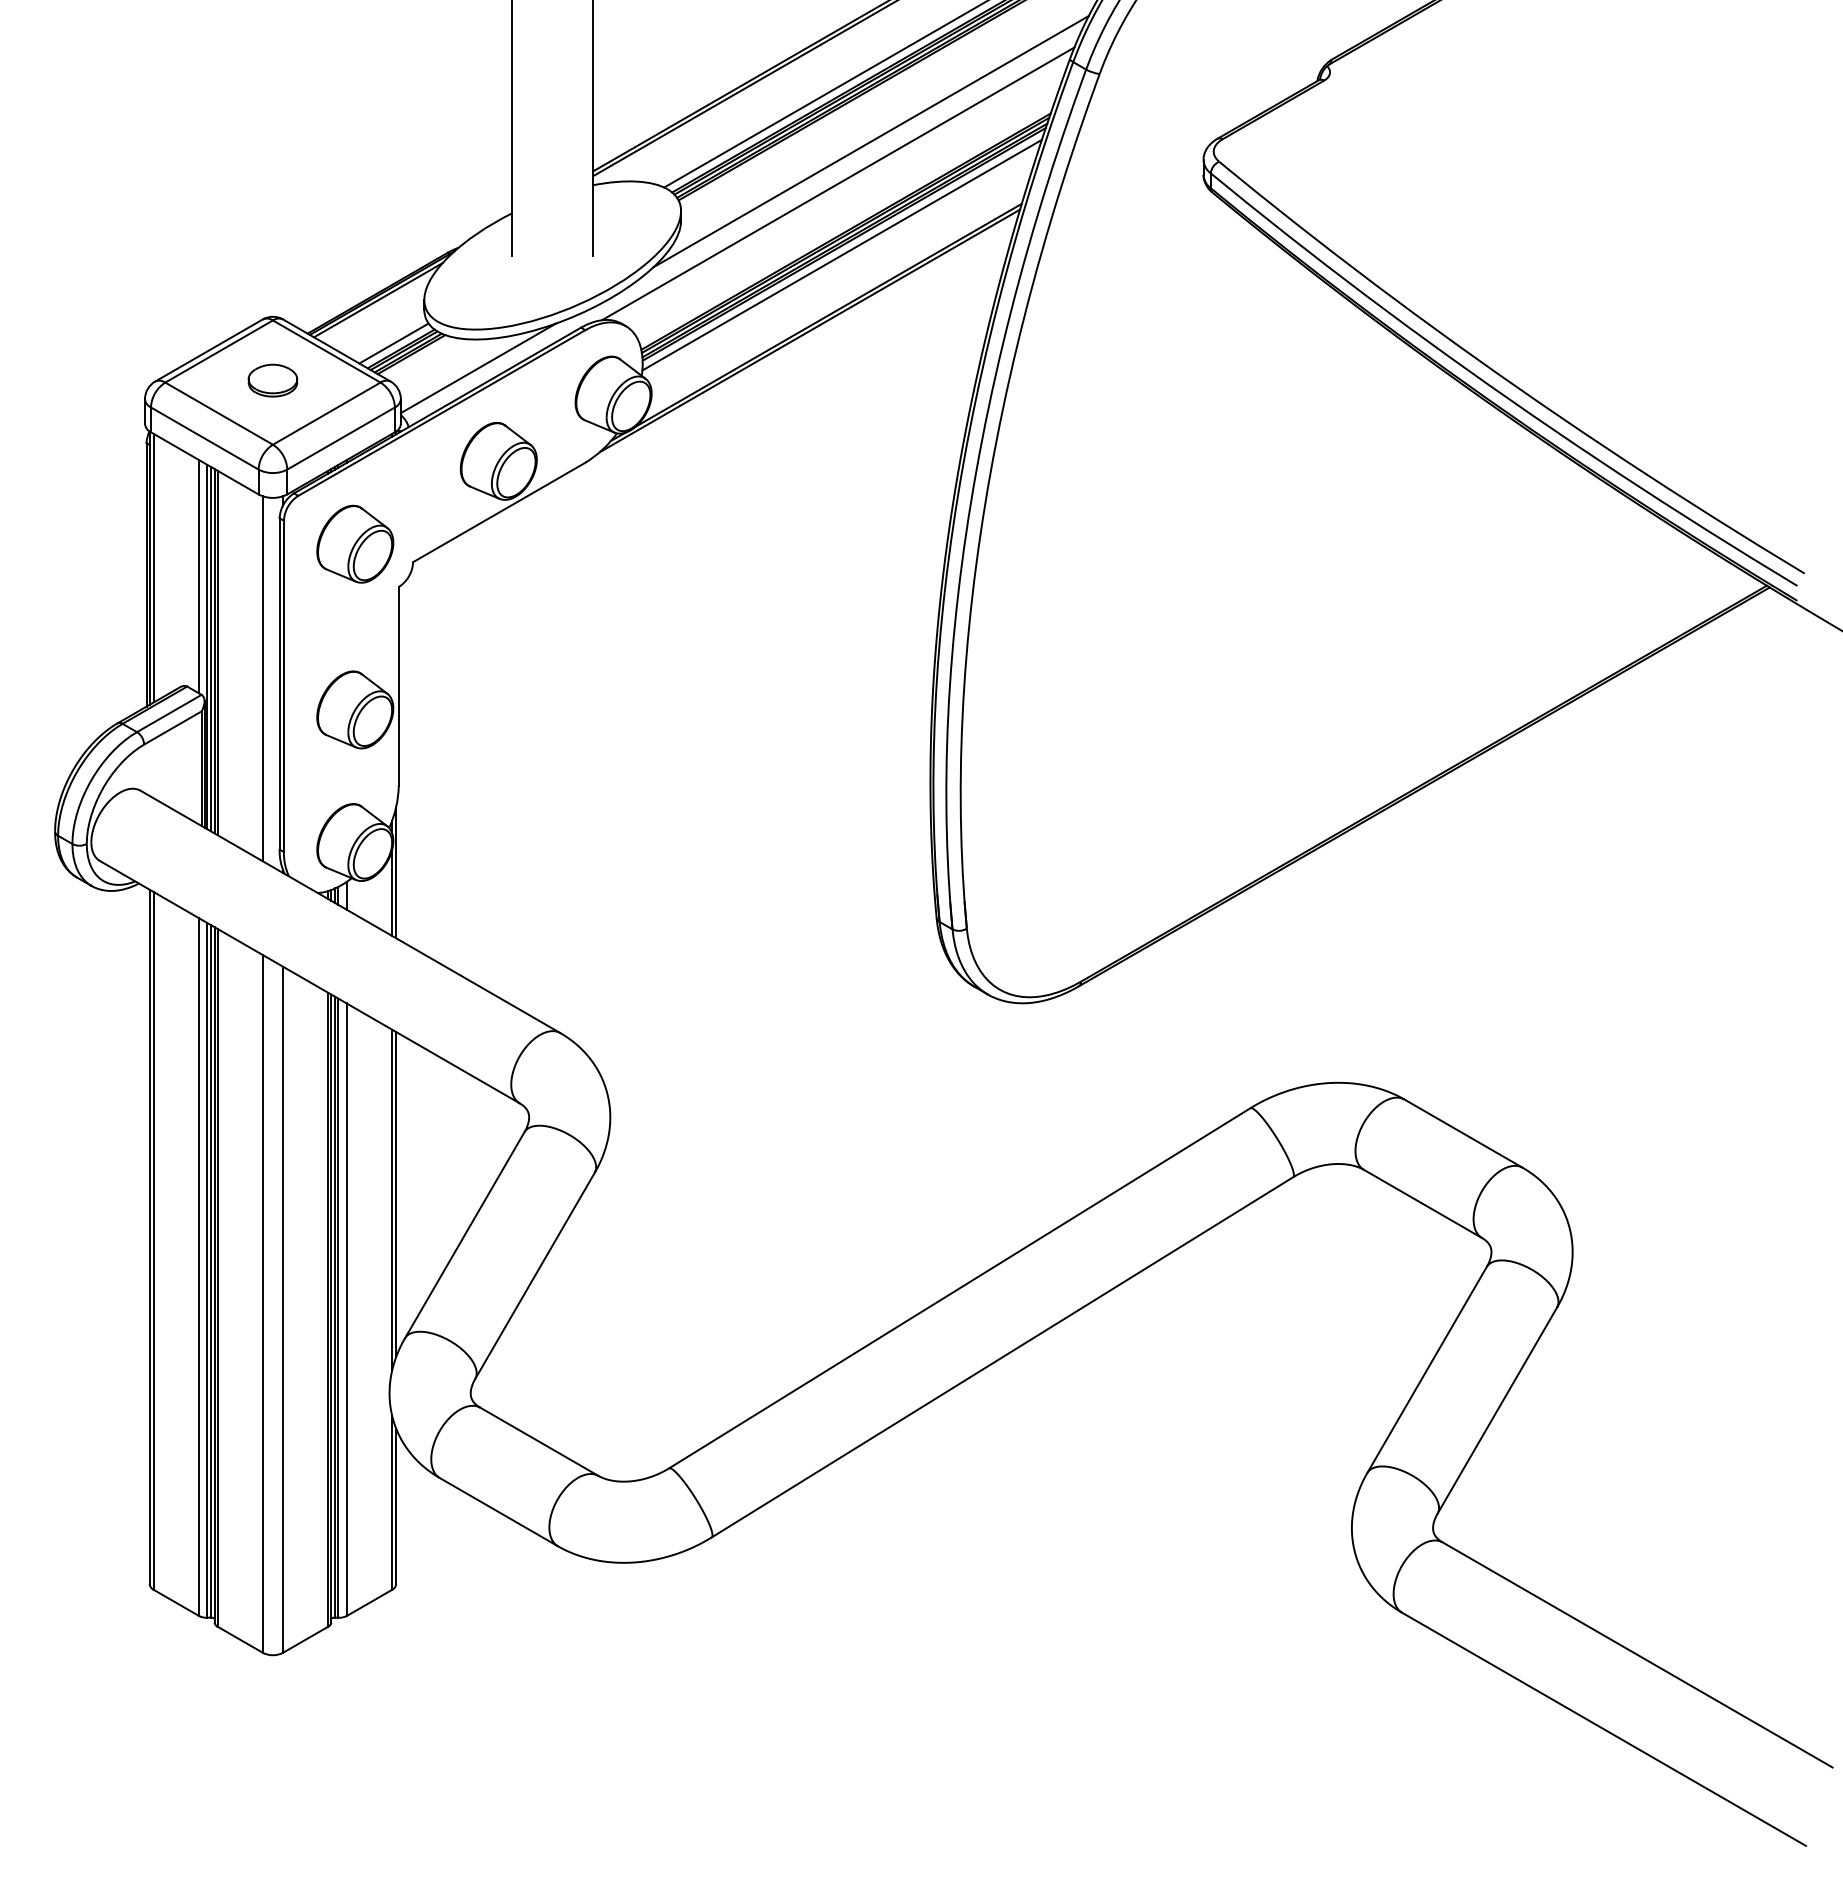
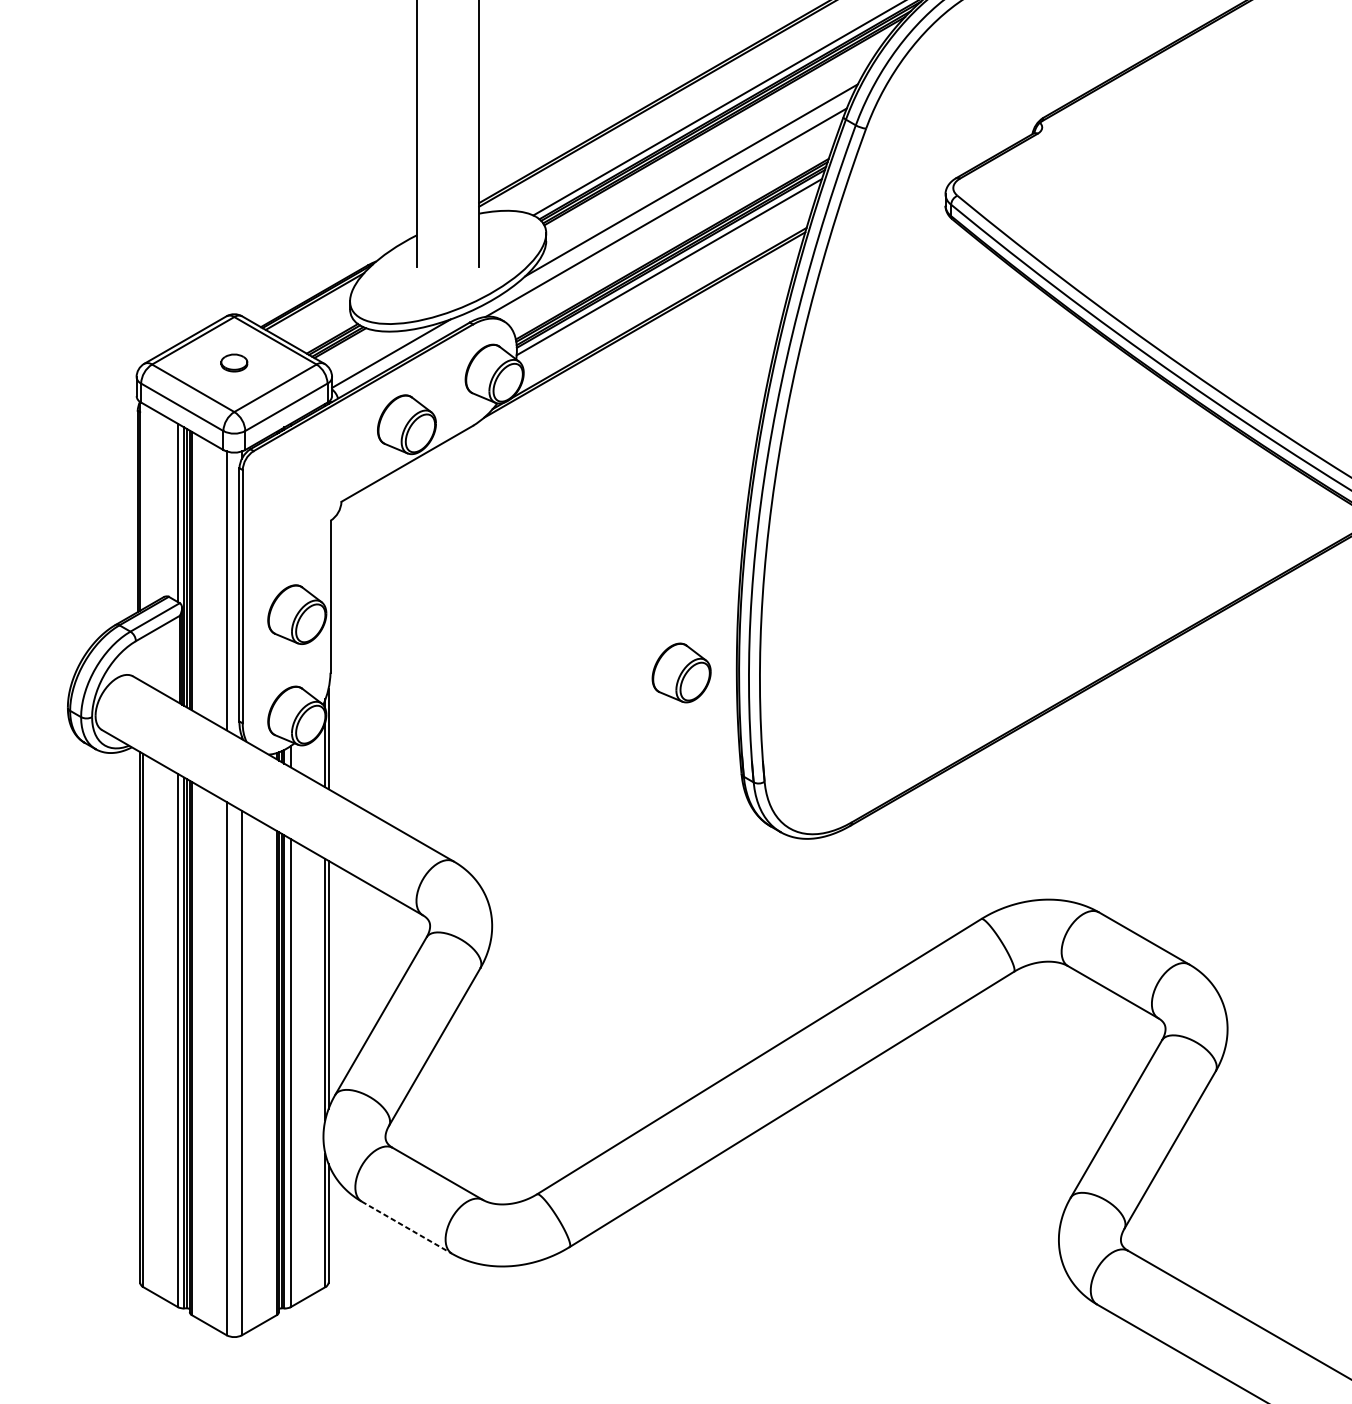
line: (393, 343) -> (326, 334), removed
part: (272, 380) -> (234, 362), size x0.7
part: (355, 543) -> (681, 672), moved
line: (153, 567) -> (143, 505), removed
line: (499, 1512) -> (407, 1228), solid -> dashed

